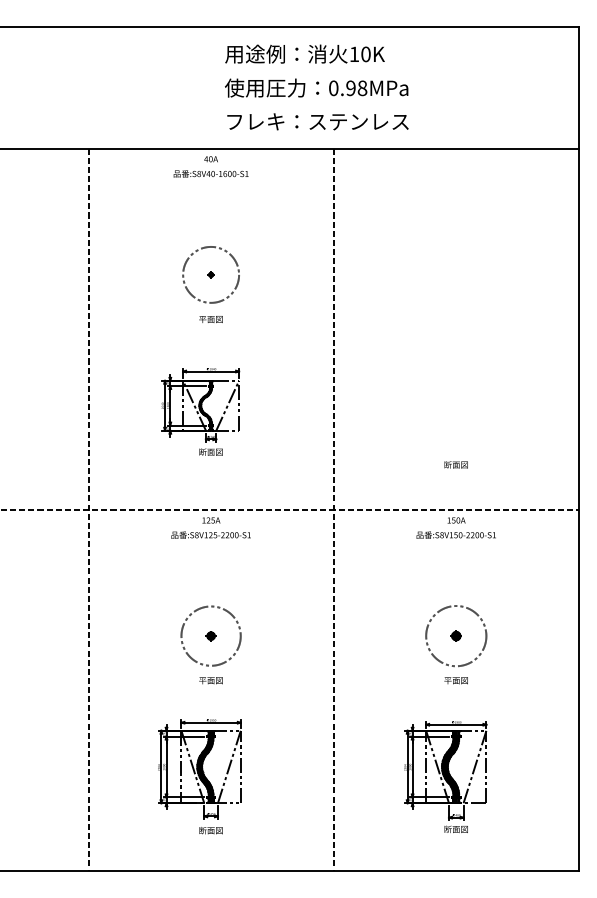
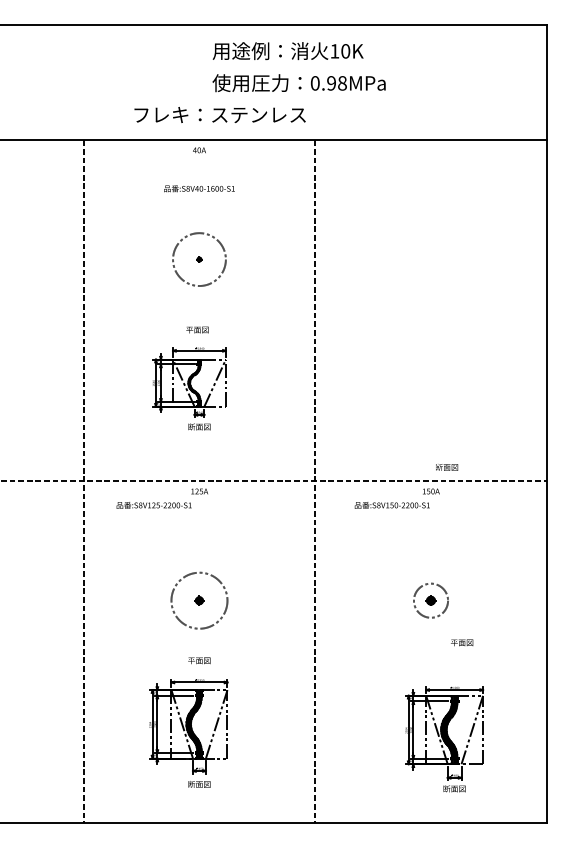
text: (317, 121) -> (219, 114), moved
text: (210, 173) -> (198, 188), moved
text: (210, 319) -> (197, 330), moved
text: (455, 464) -> (446, 466), moved
text: (210, 534) -> (153, 504), moved
text: (455, 534) -> (391, 504), moved
circle: (456, 636) -> (431, 601), size x0.6
text: (210, 680) -> (198, 660), moved
text: (455, 680) -> (461, 642), moved
part: (445, 776) -> (444, 738), moved

